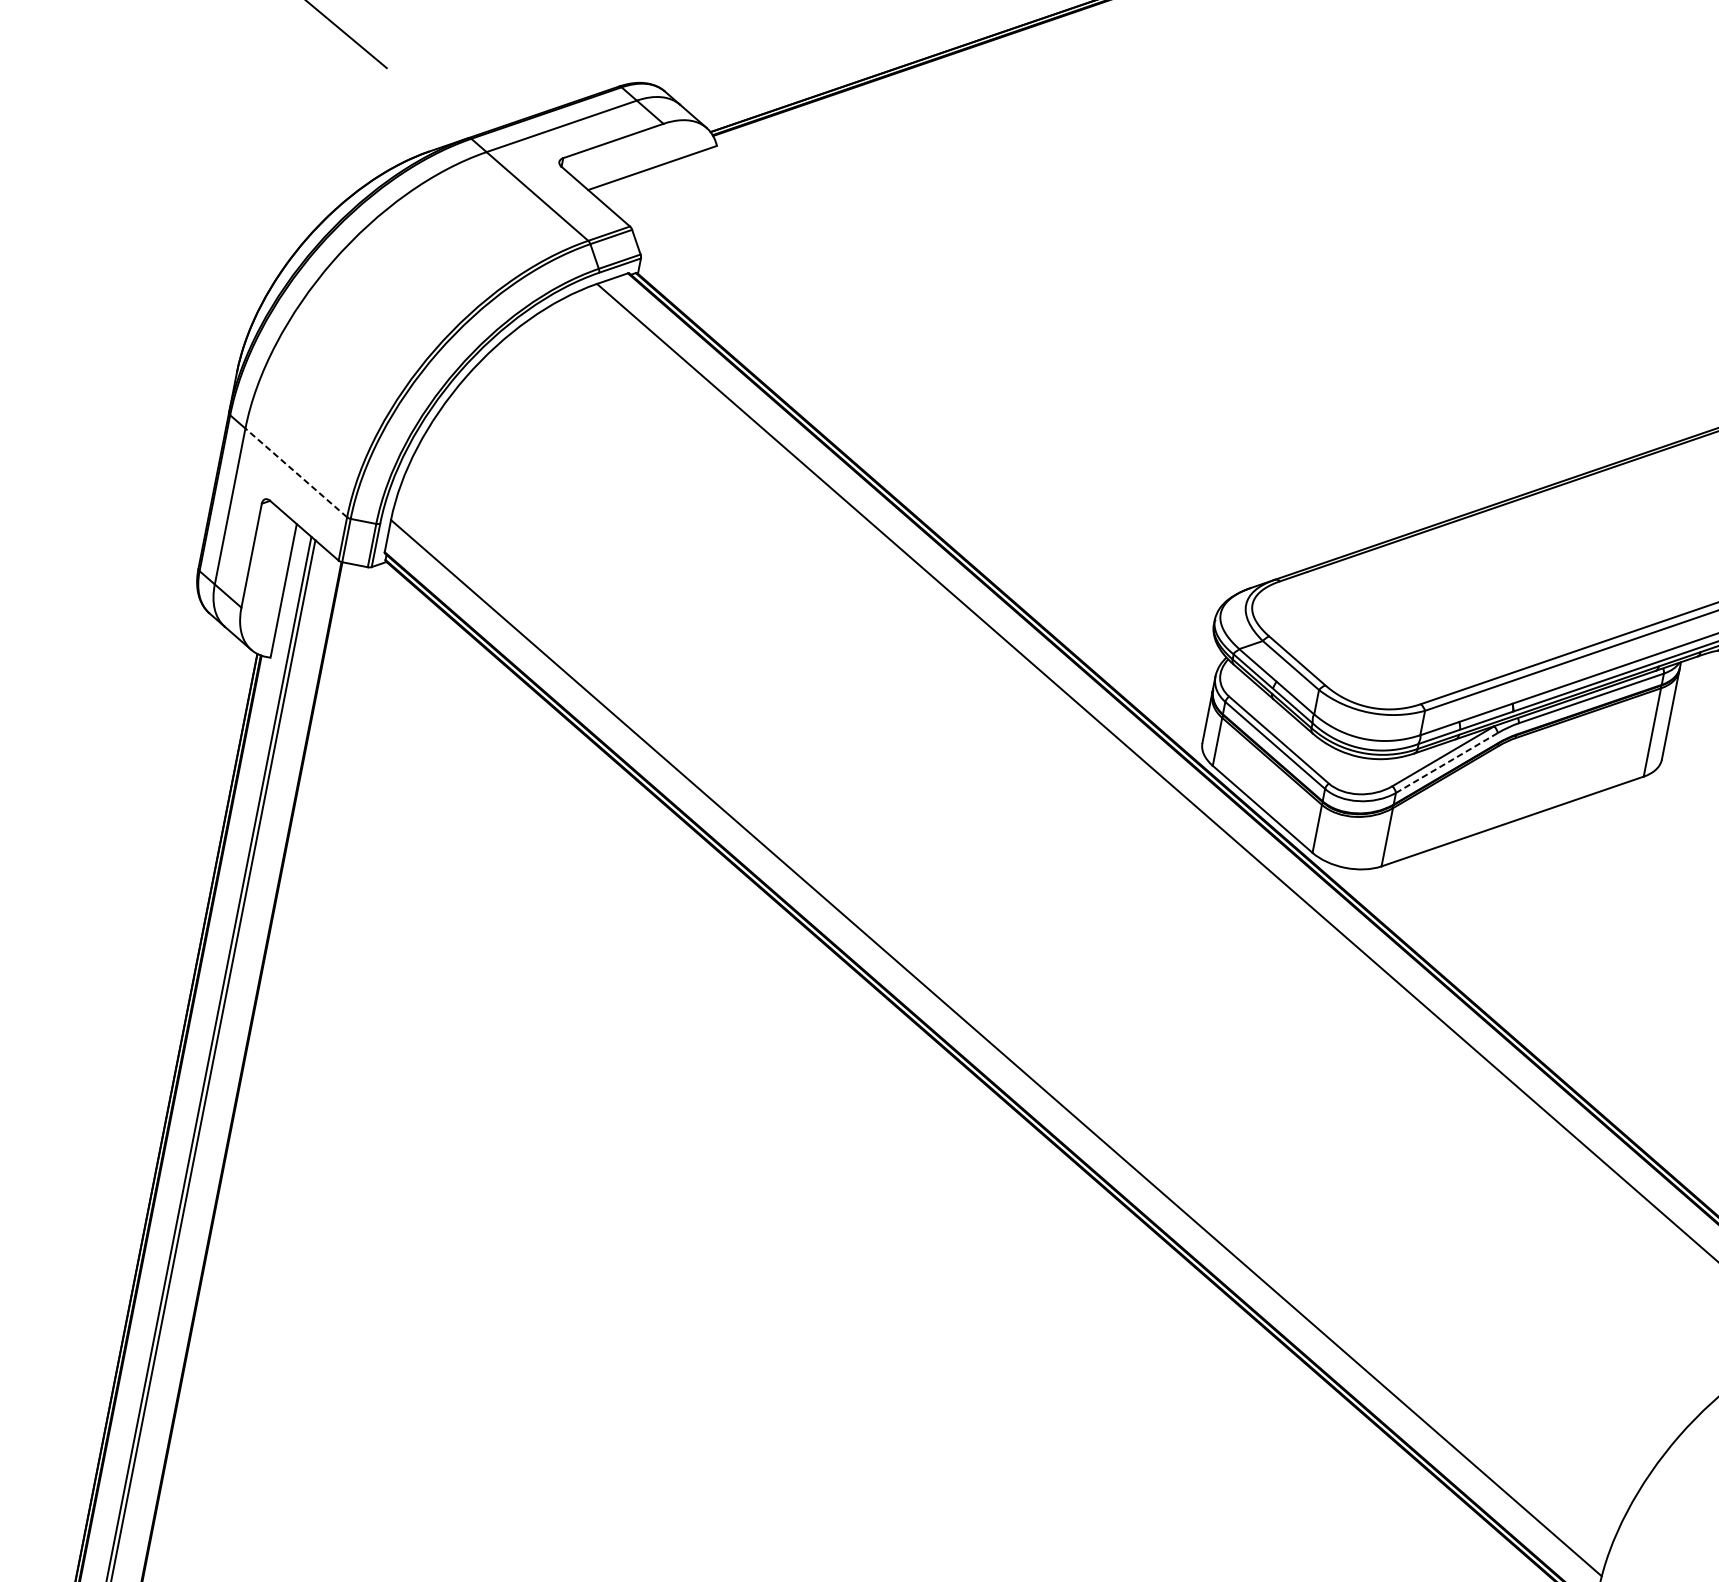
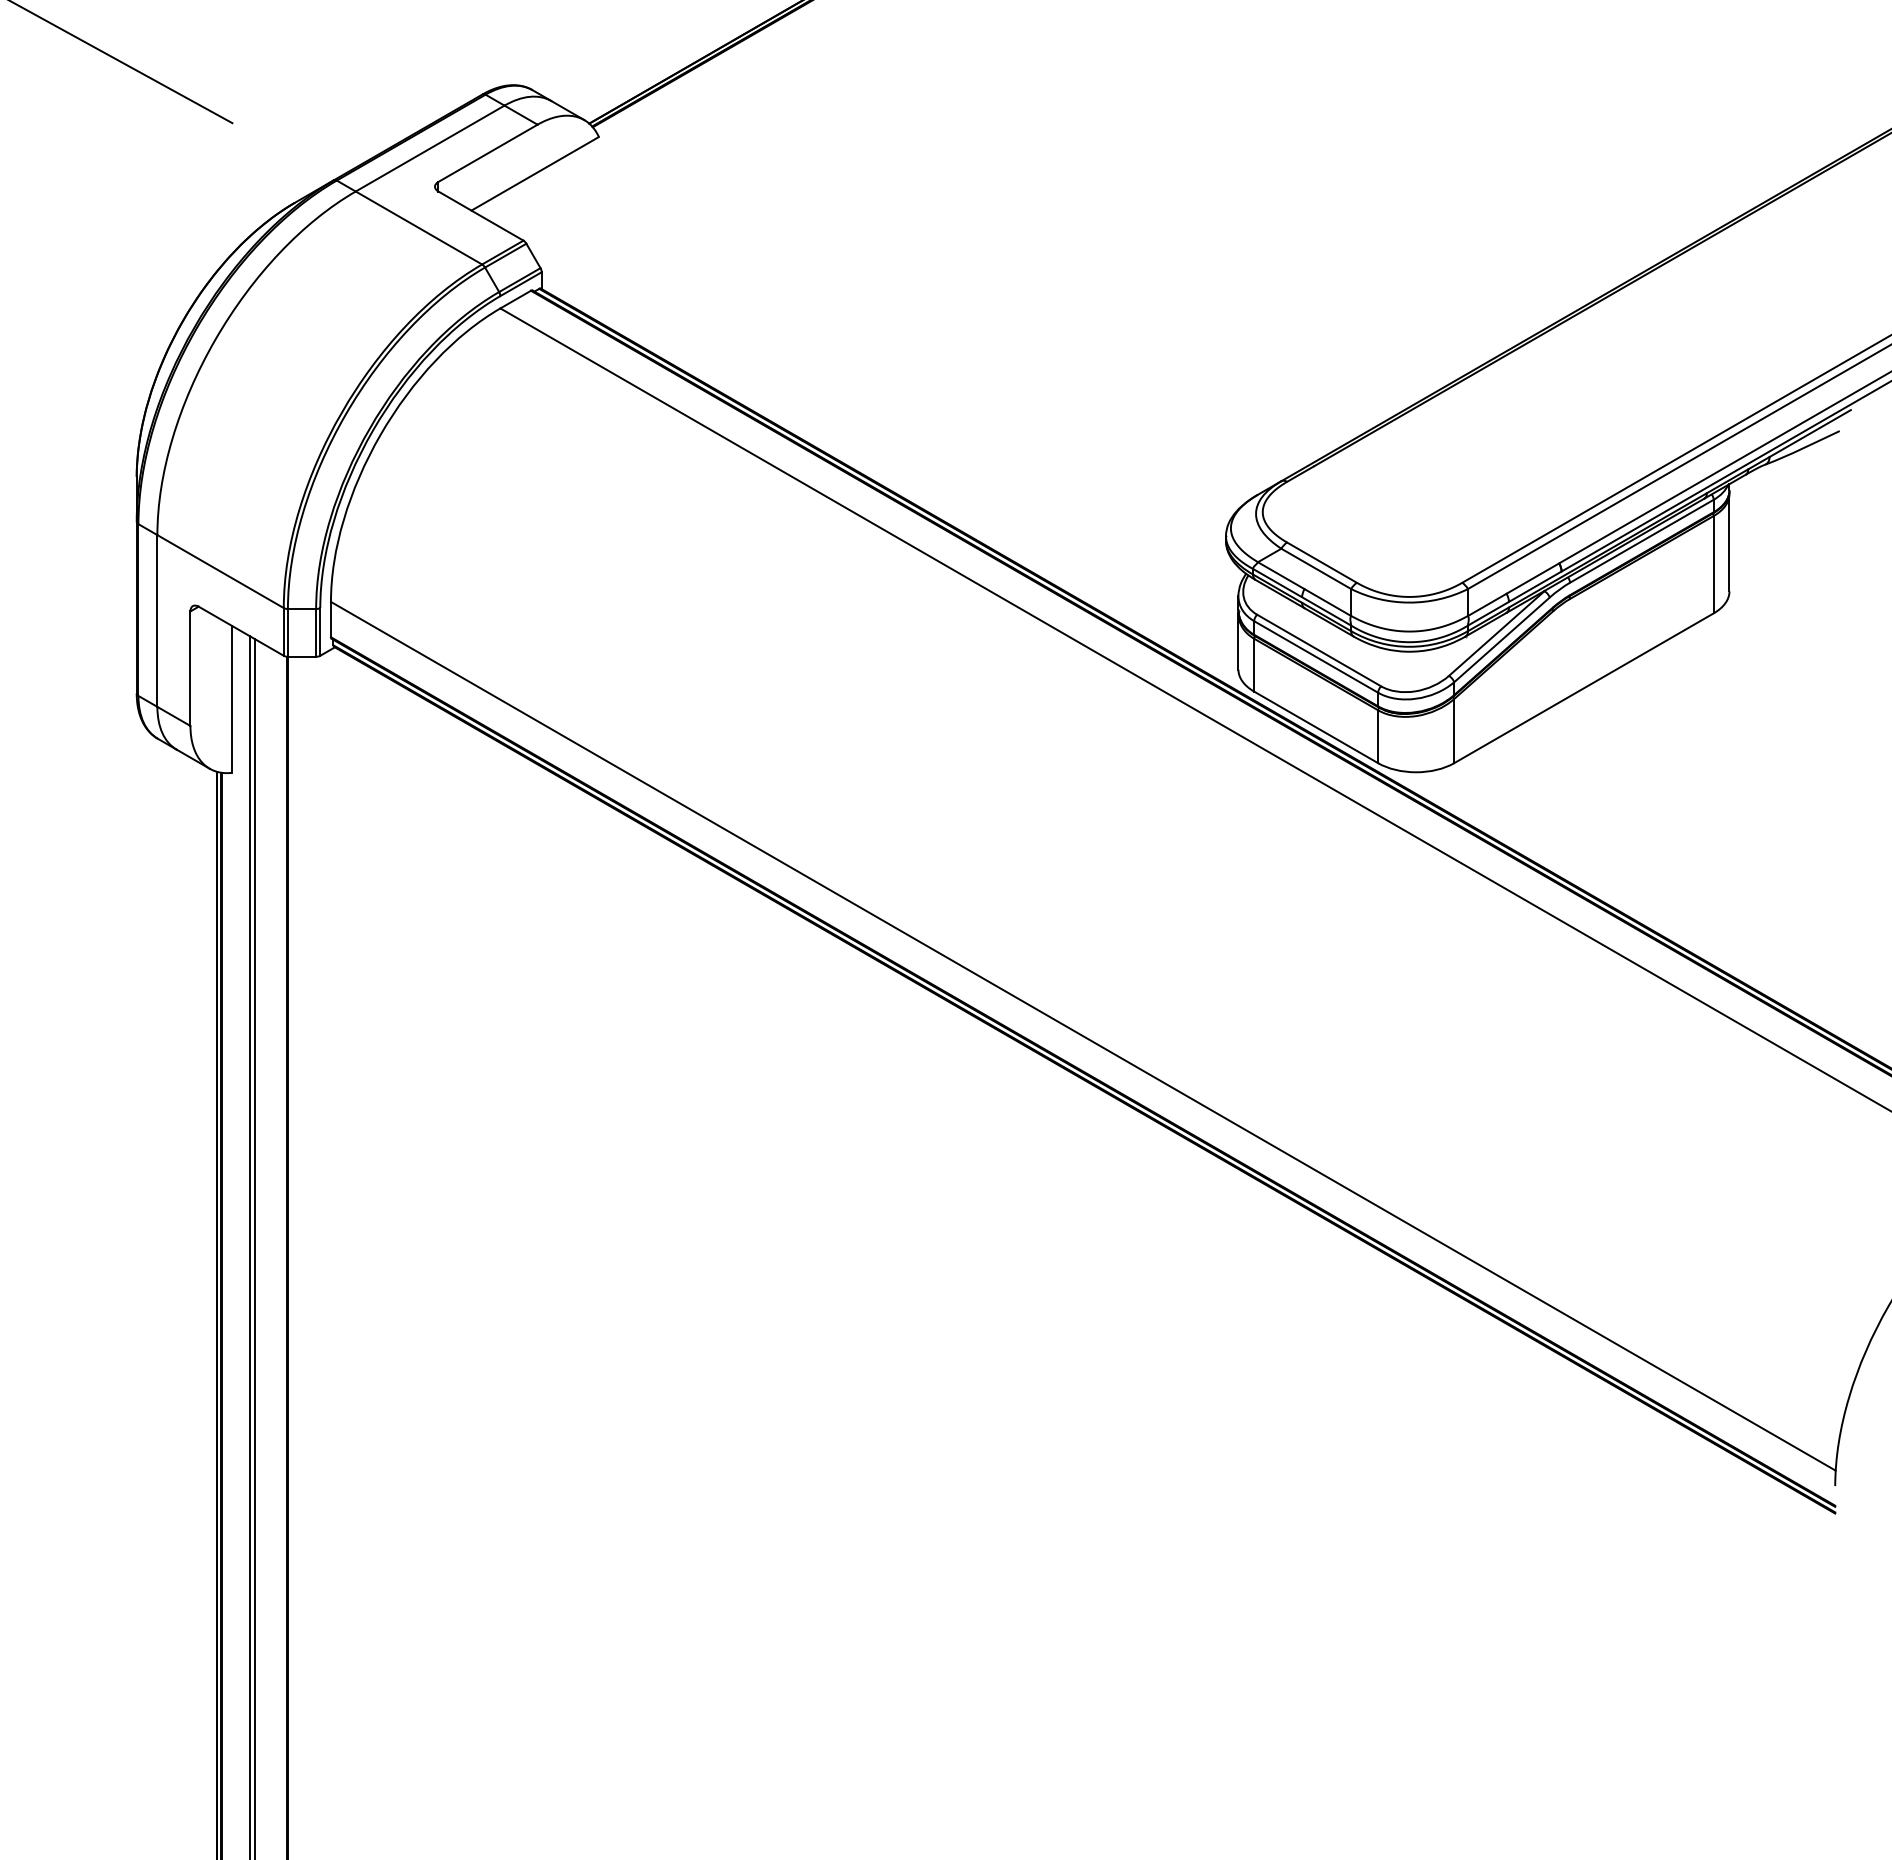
line: (296, 472) -> (220, 571), dashed -> solid
line: (1446, 762) -> (1501, 639), dashed -> solid

